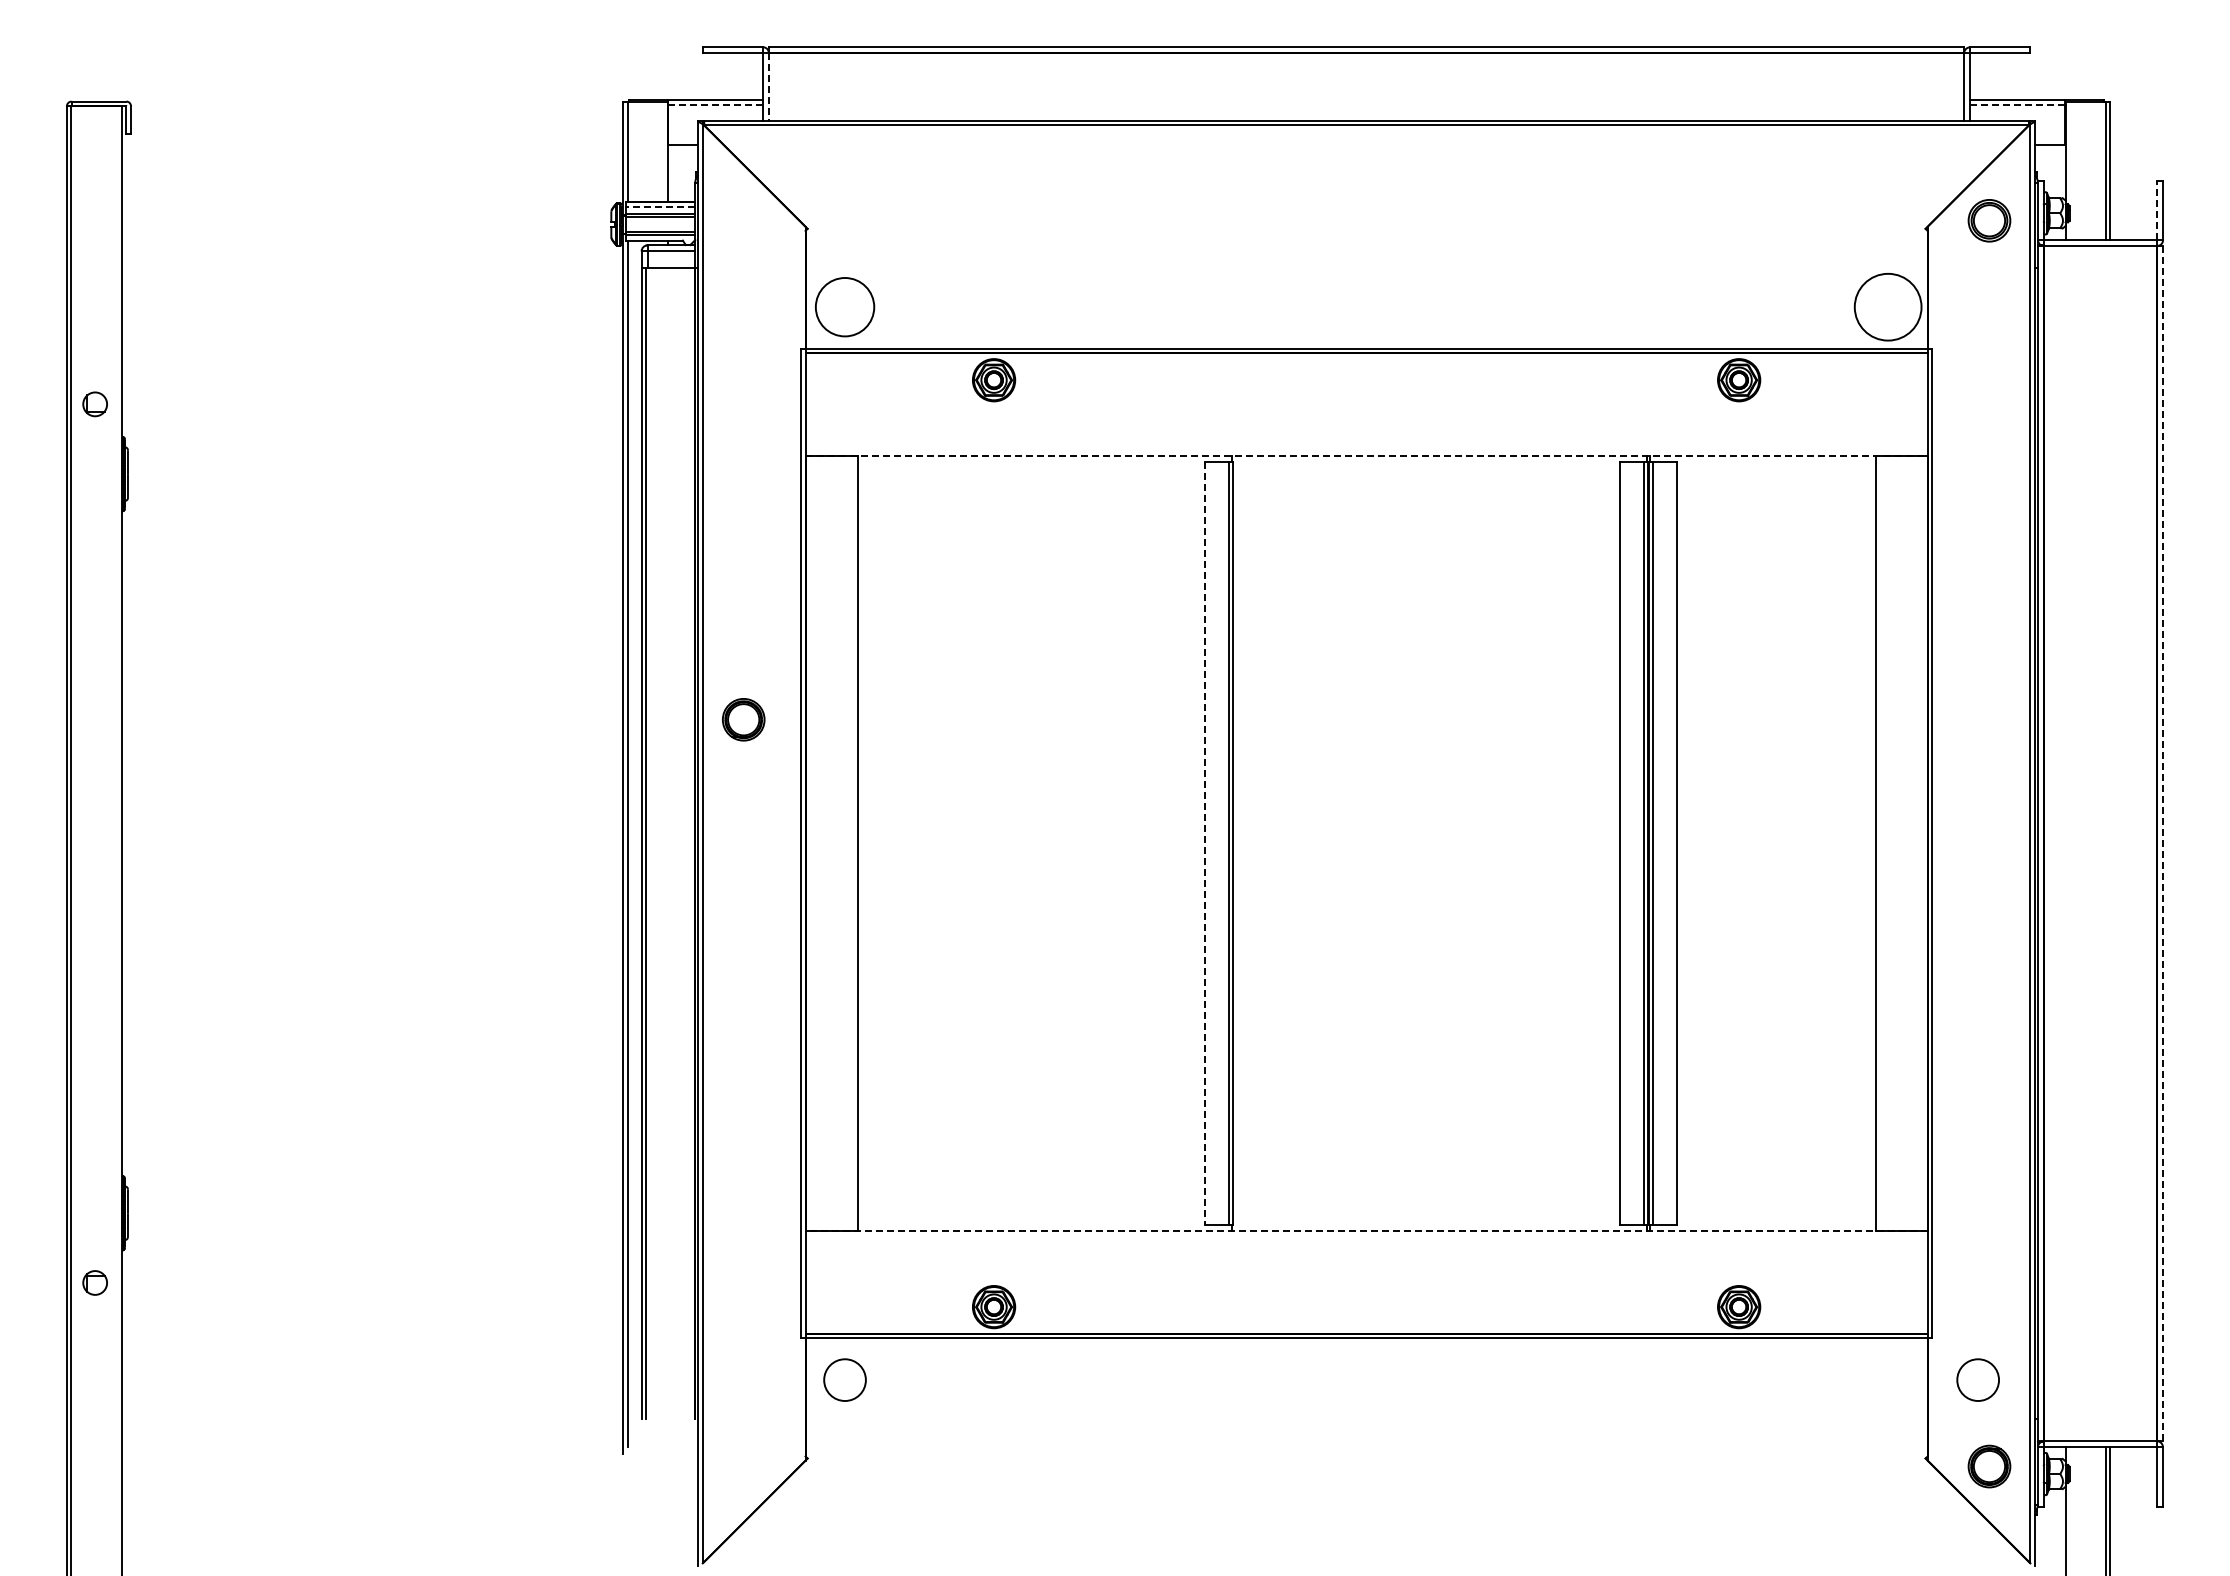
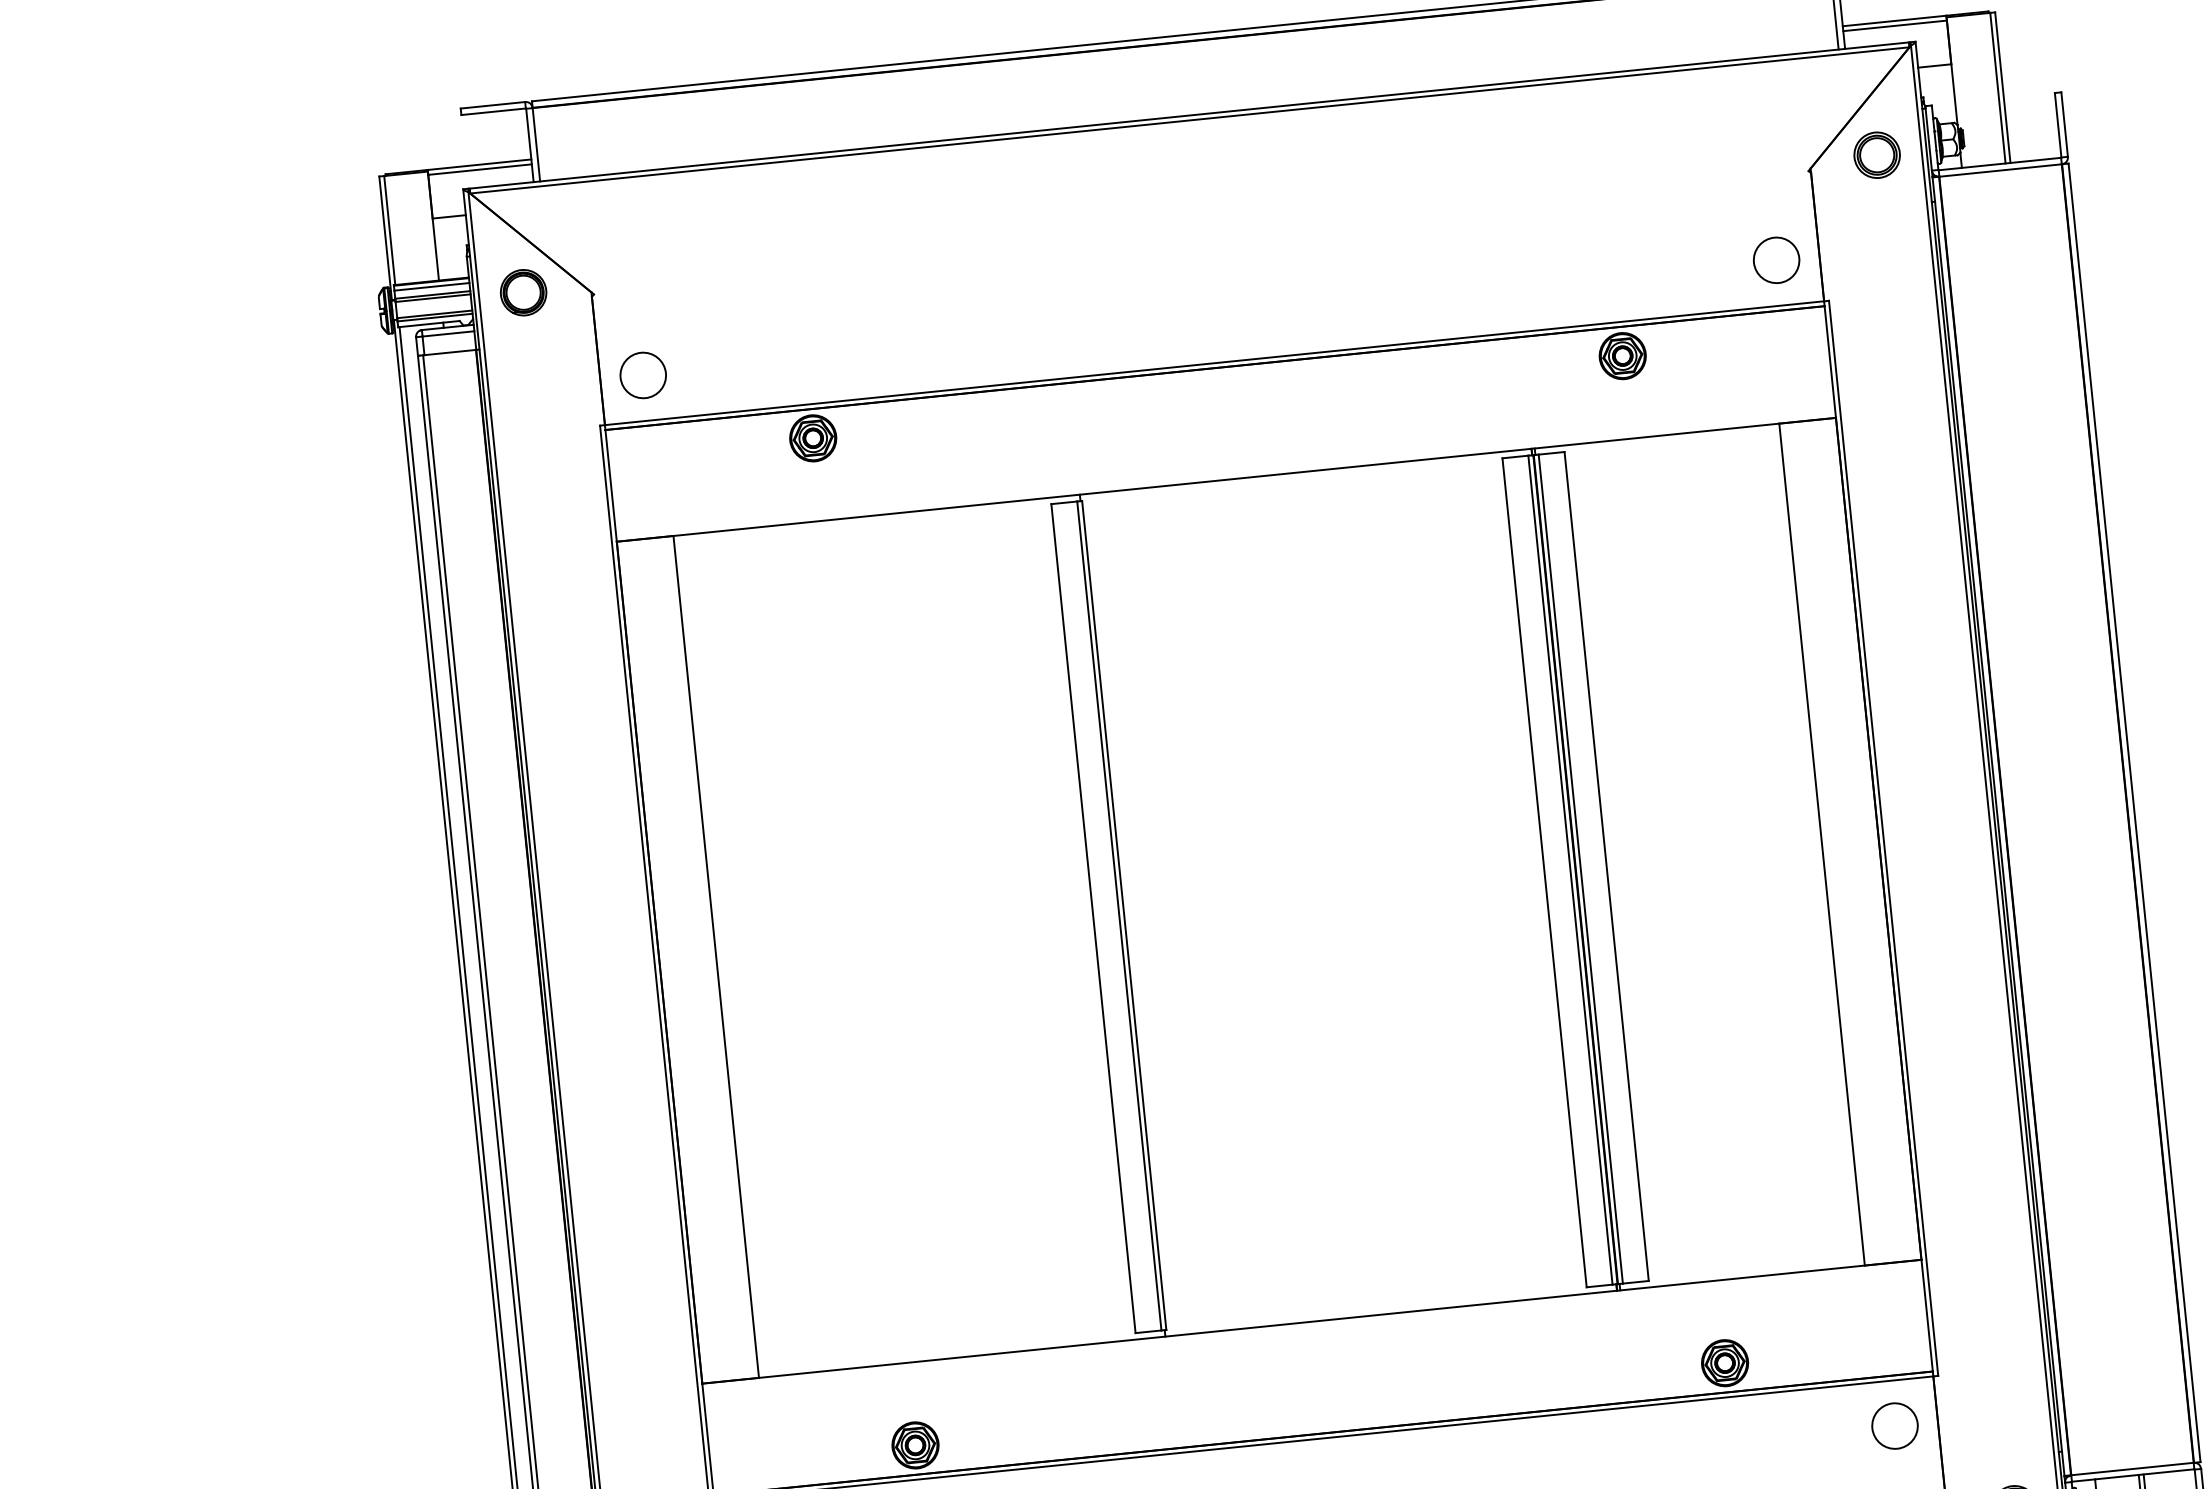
line: (769, 87) -> (536, 145), dashed -> solid
line: (715, 104) -> (480, 169), dashed -> solid
line: (2017, 104) -> (1894, 25), dashed -> solid
line: (660, 206) -> (431, 286), dashed -> solid
line: (2157, 210) -> (2058, 125), dashed -> solid
circle: (844, 307) -> (642, 375), size x0.71
circle: (1888, 307) -> (1777, 260), size x0.62
line: (1367, 456) -> (1227, 480), dashed -> solid
part: (743, 719) -> (523, 292), moved
line: (2163, 843) -> (2134, 812), dashed -> solid
line: (1204, 844) -> (1093, 919), dashed -> solid
line: (1366, 1231) -> (1311, 1322), dashed -> solid
circle: (1977, 1379) -> (1894, 1425), moved

